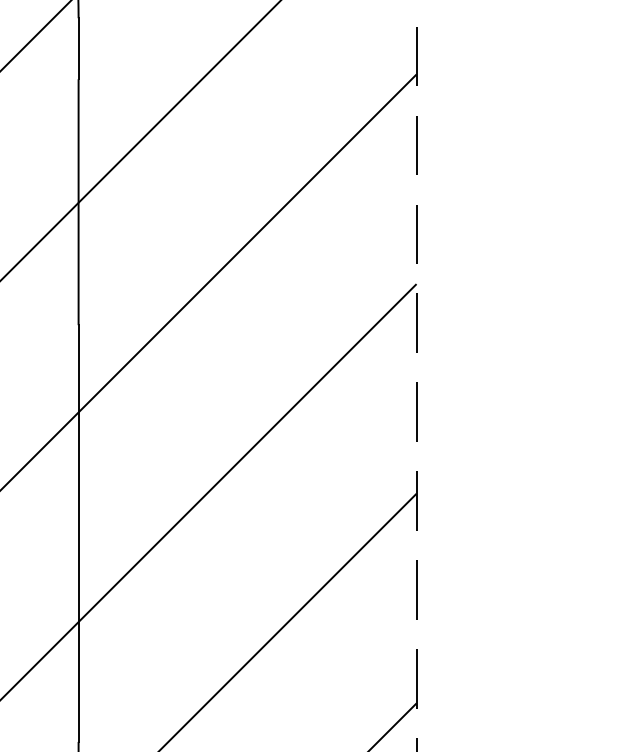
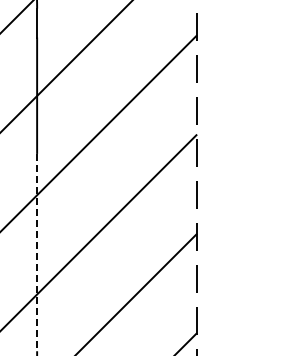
line: (79, 533) -> (37, 252), solid -> dashed

